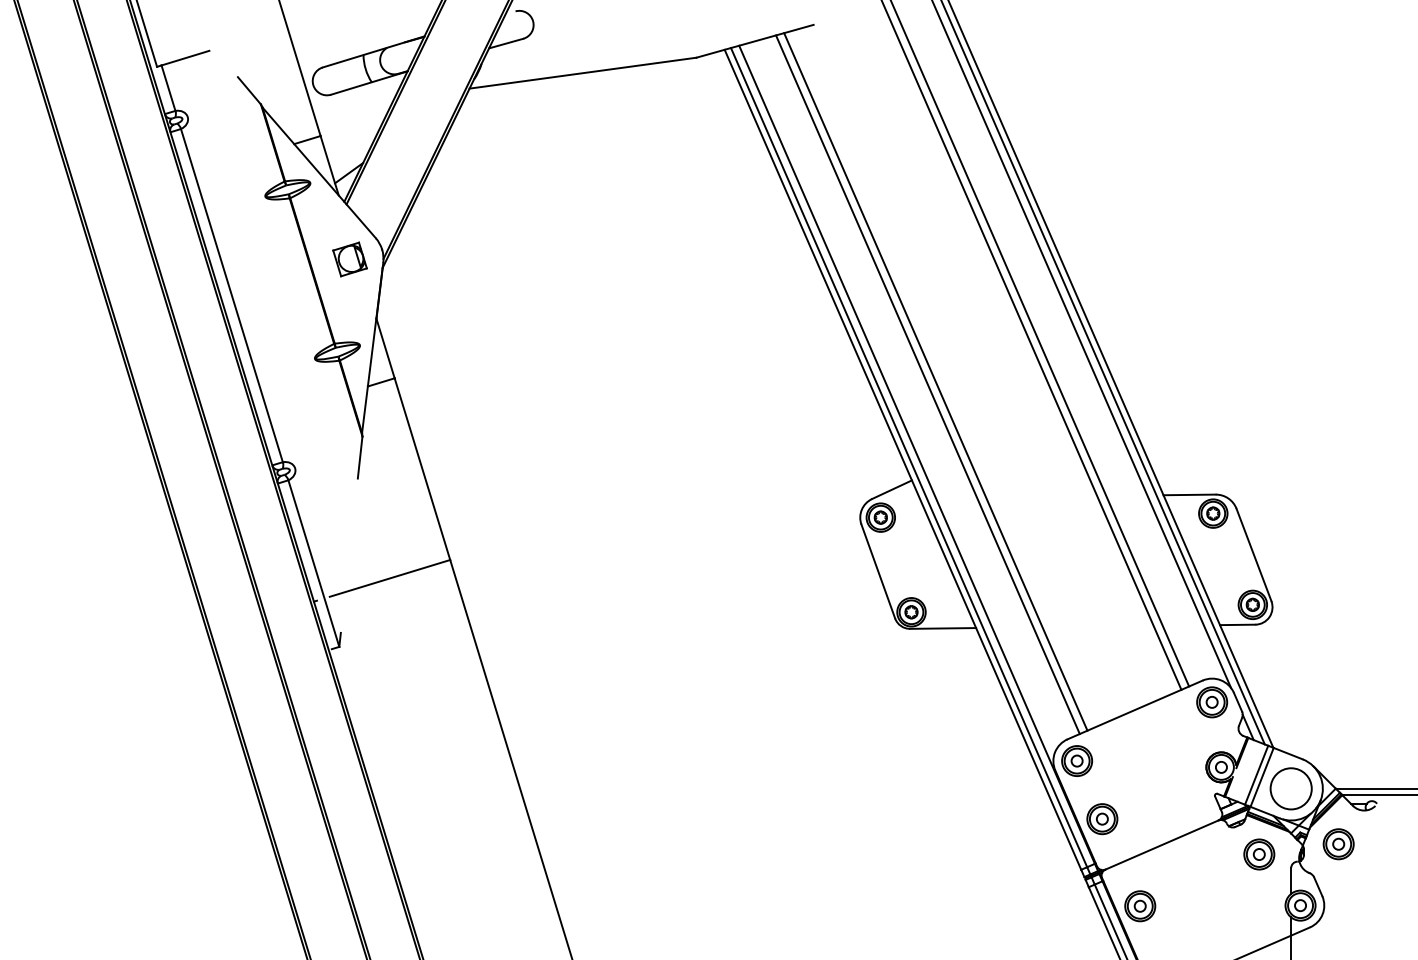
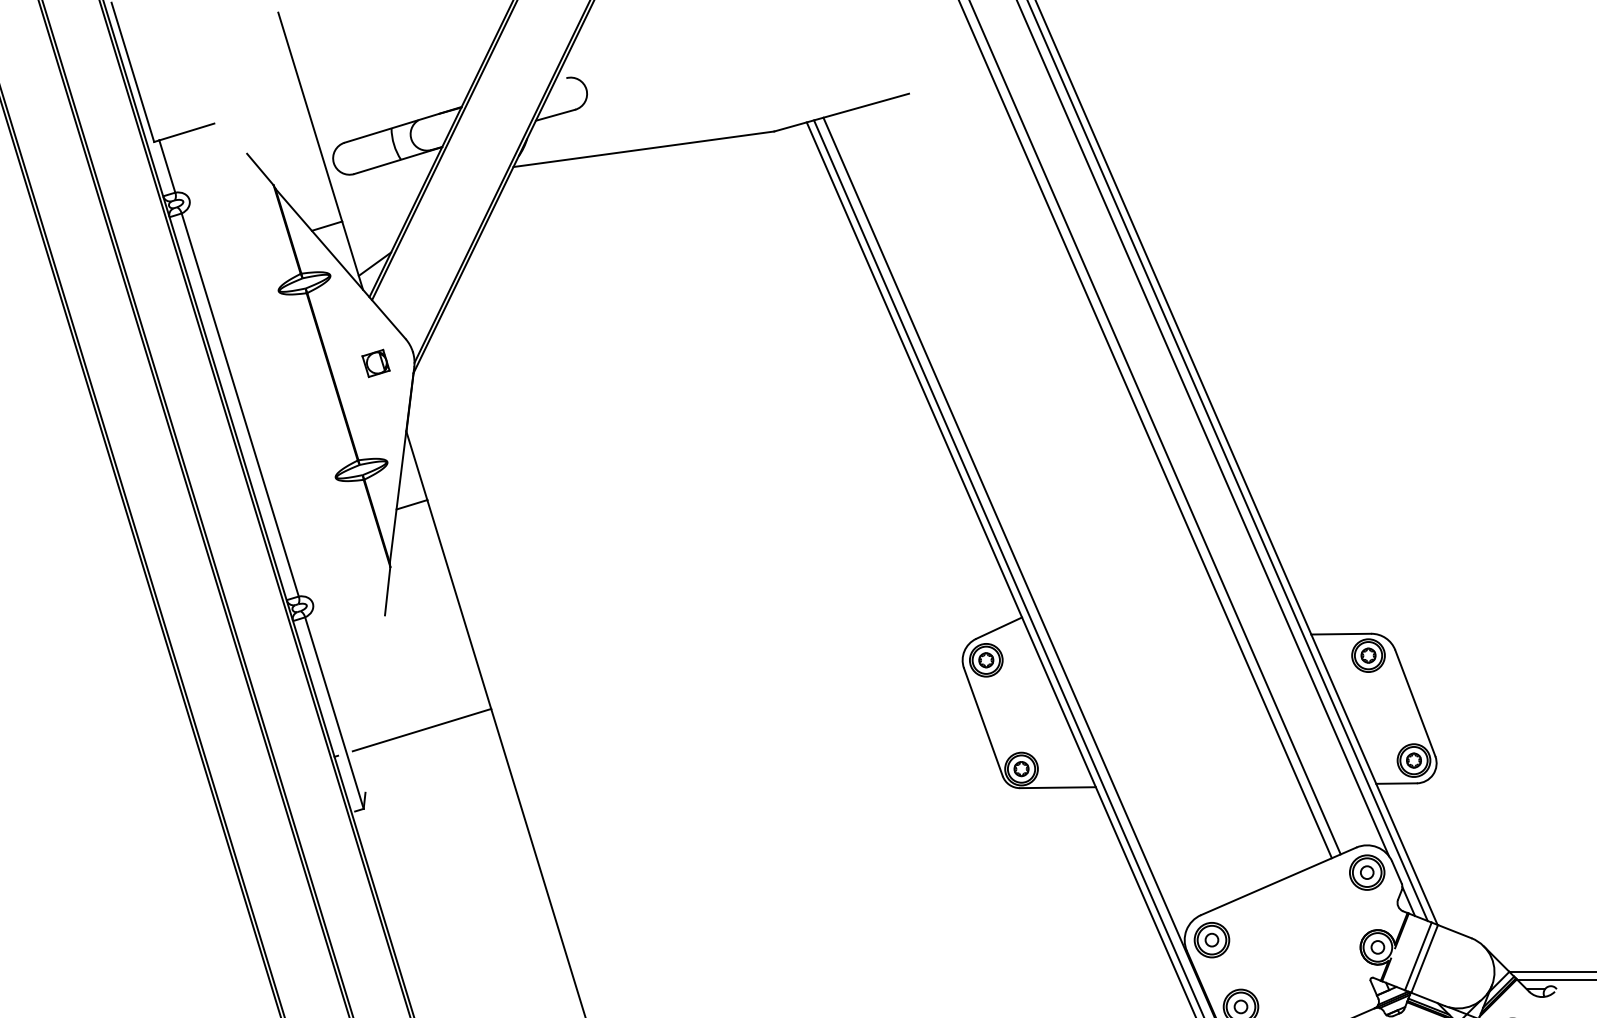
part: (349, 259) -> (375, 363), size x0.7
line: (935, 381) -> (1049, 503), removed
line: (927, 384) -> (1039, 507), removed
circle: (1290, 788) -> (1457, 971), removed

